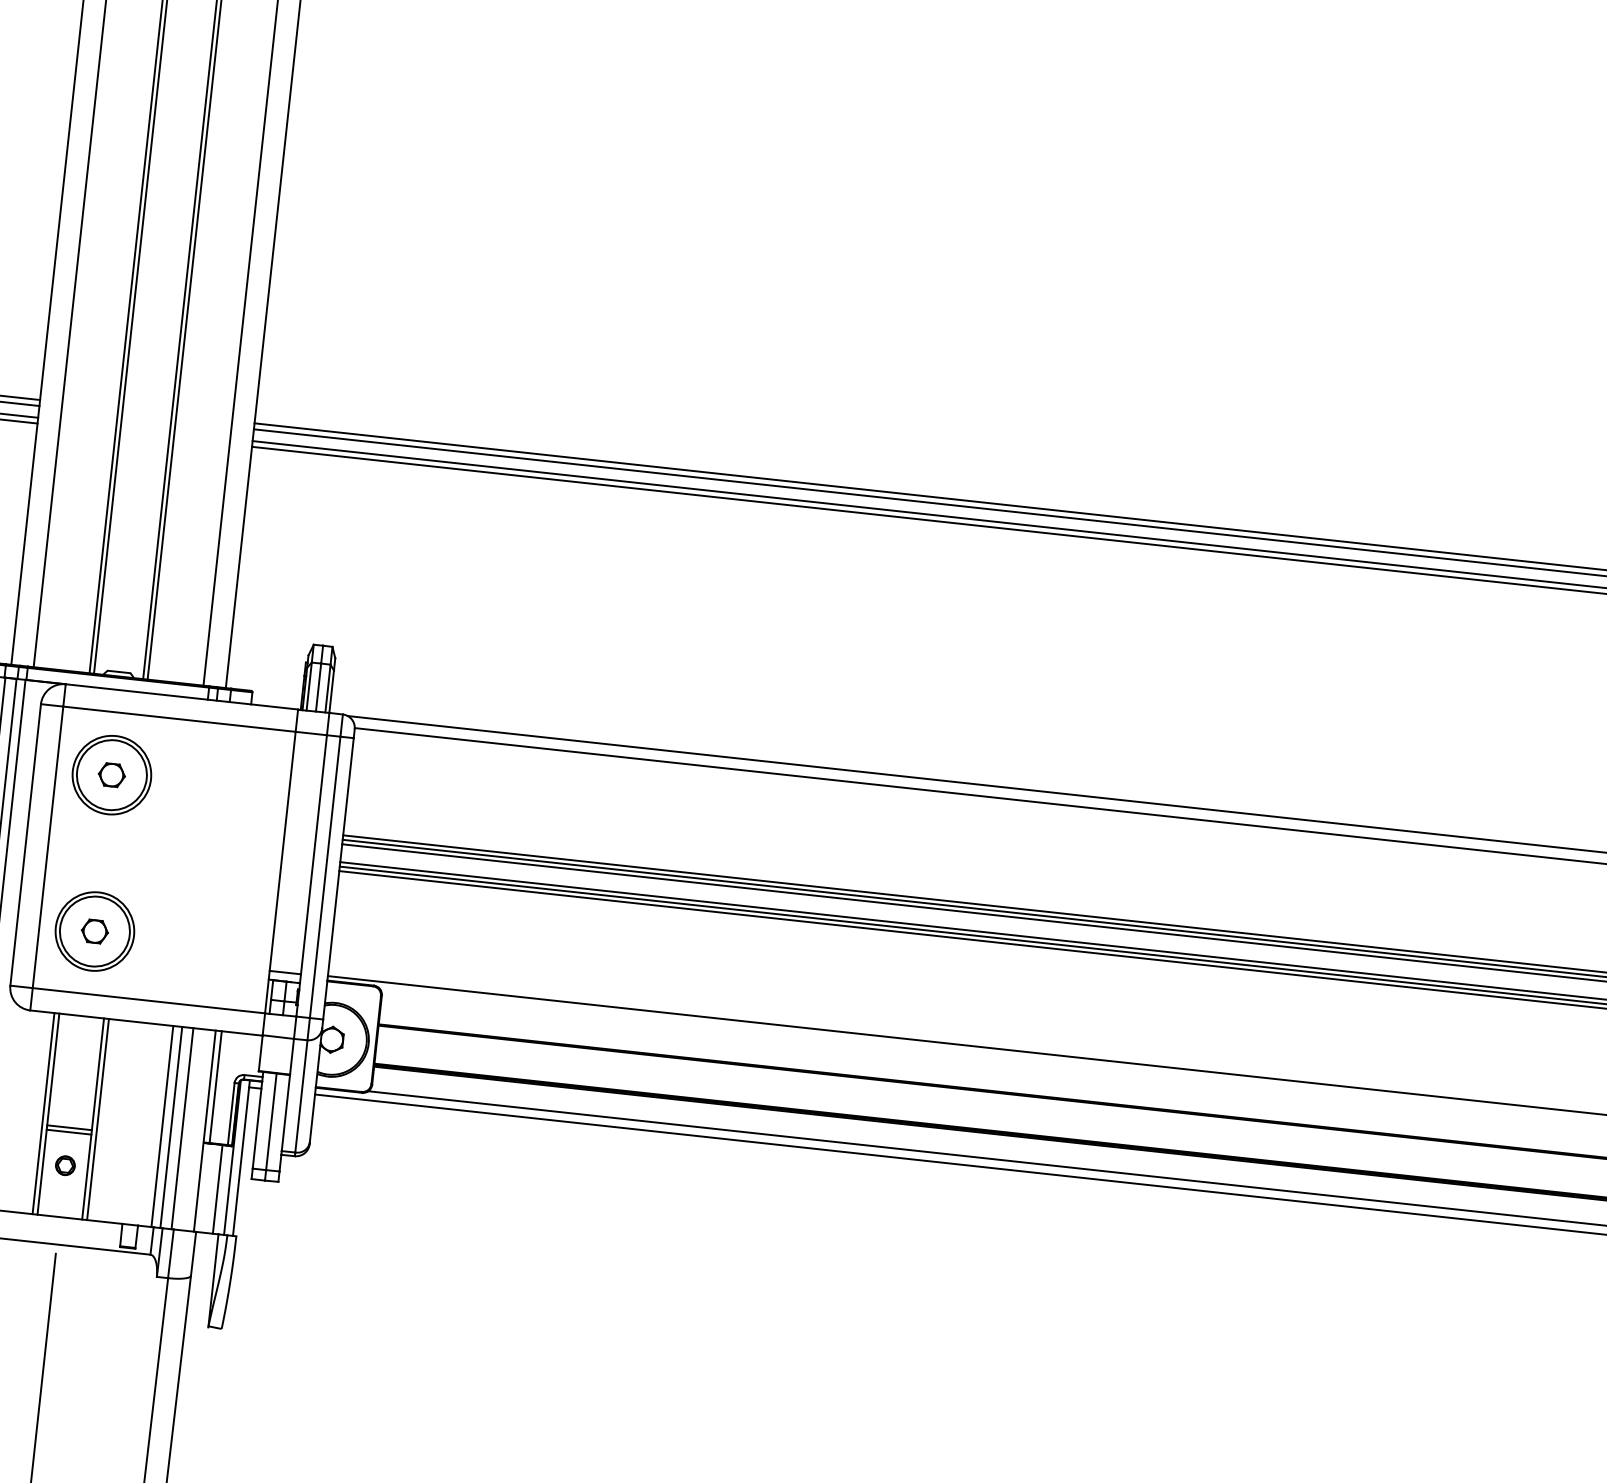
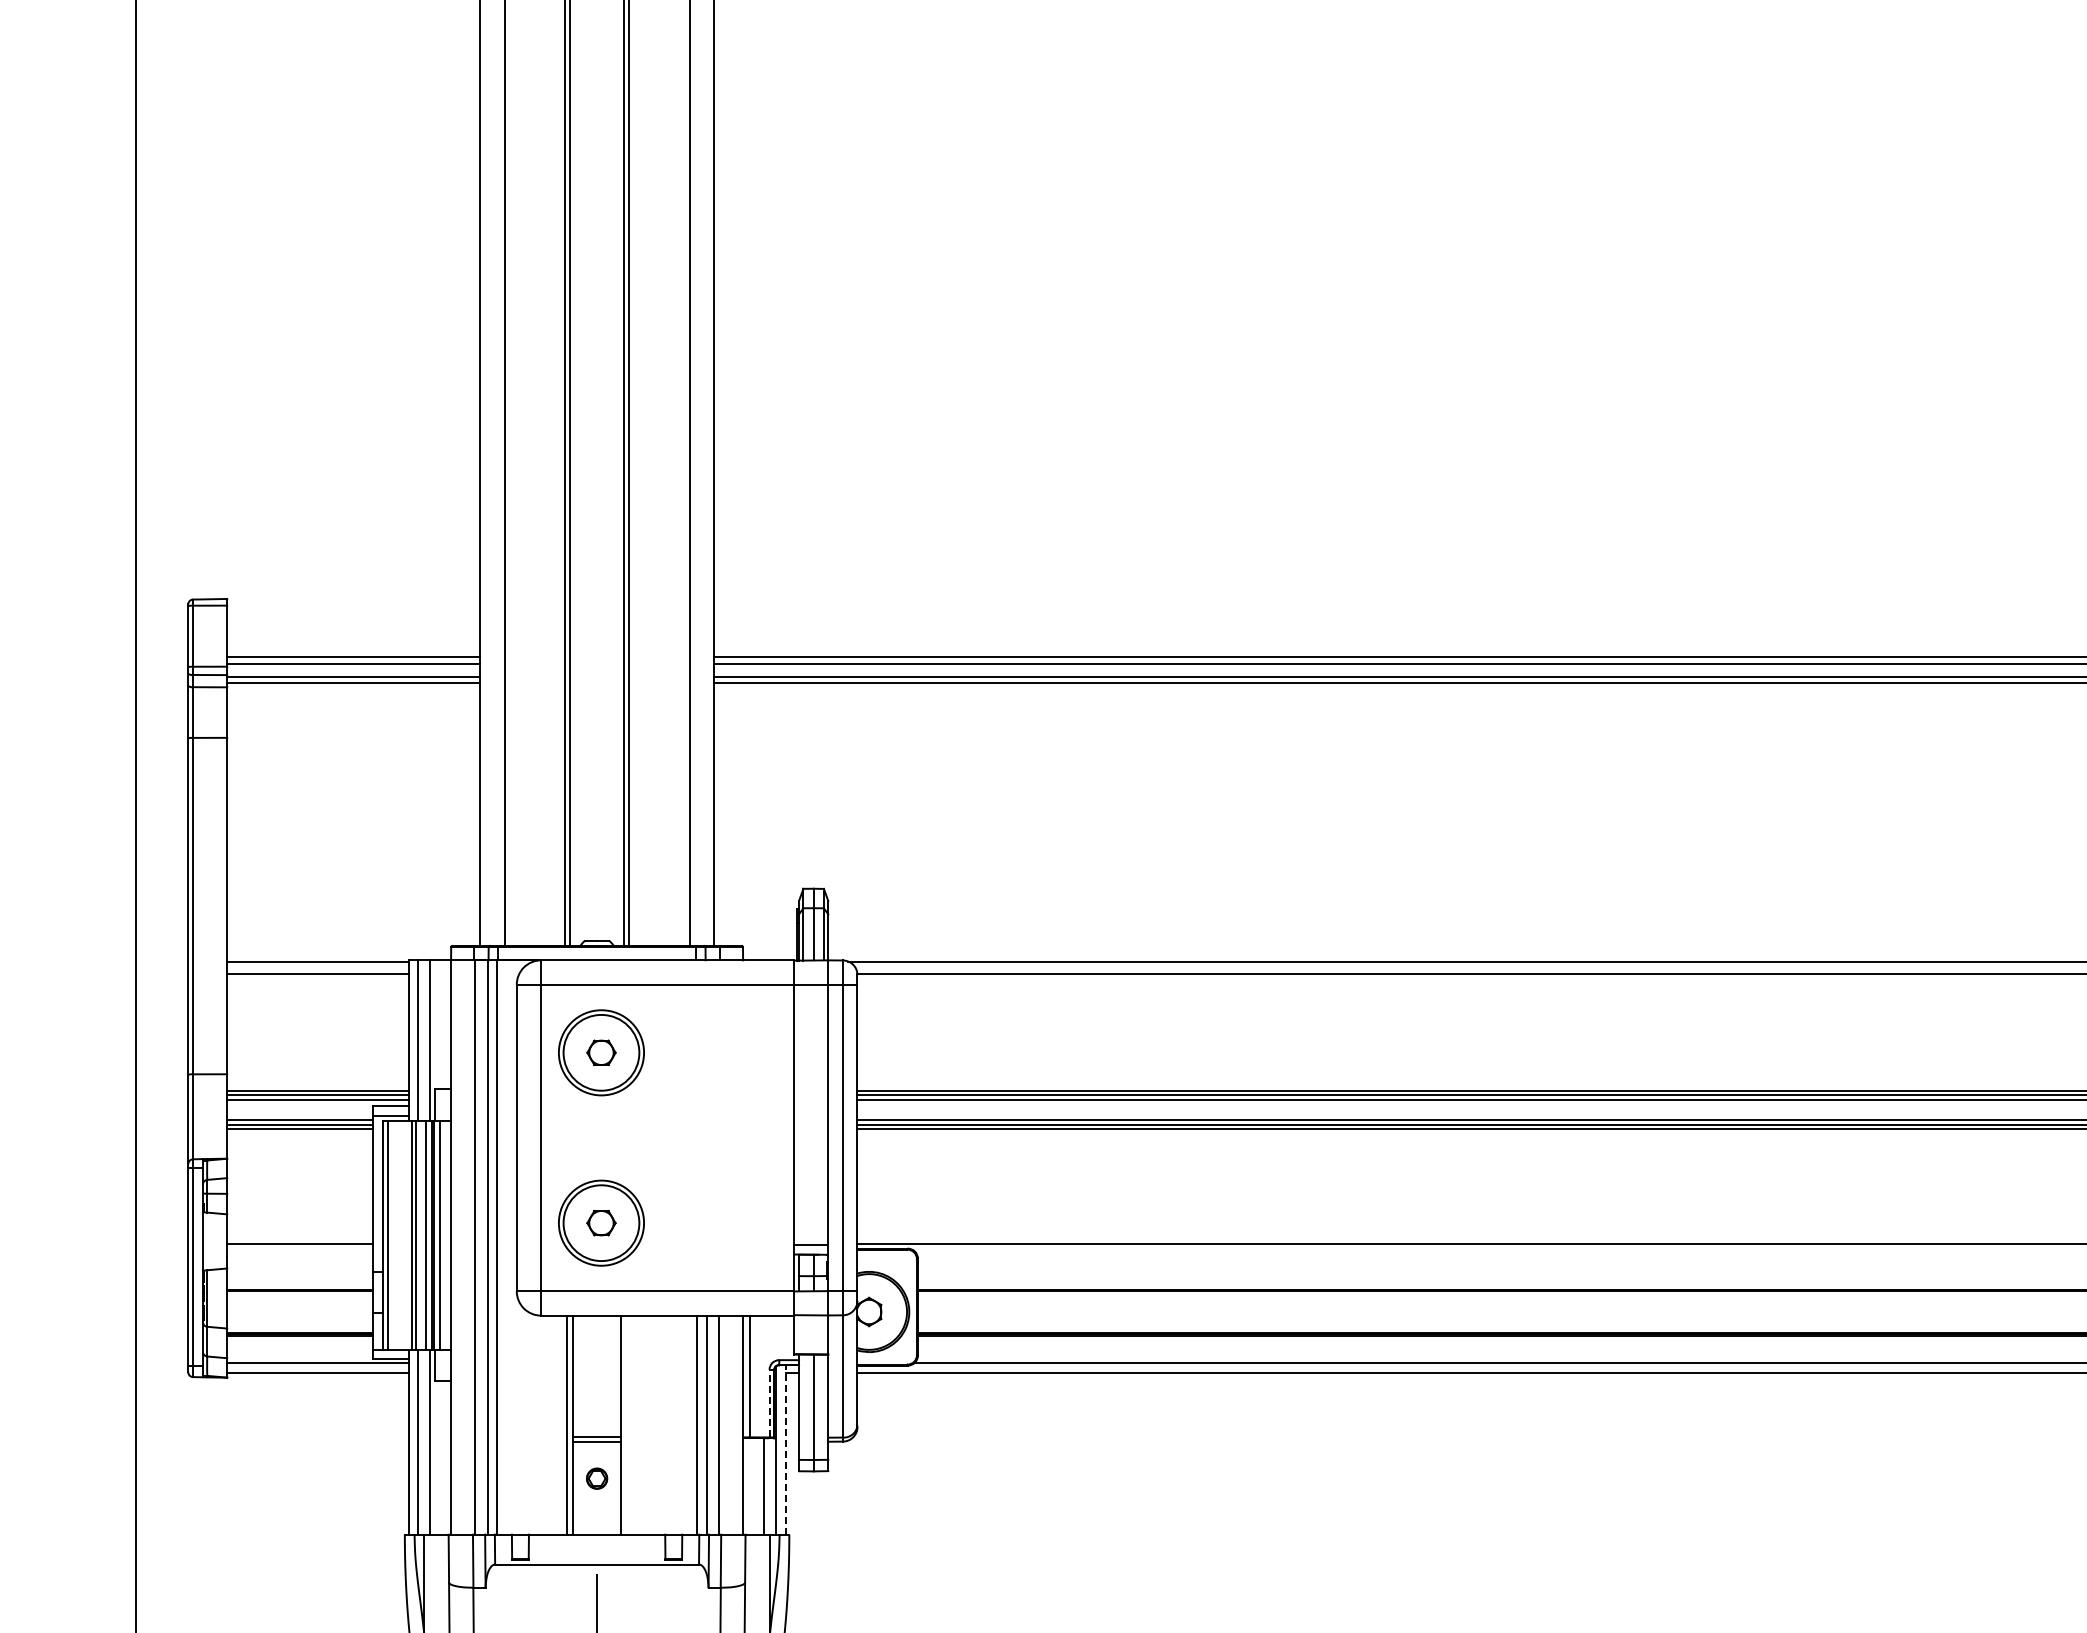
line: (231, 1113) -> (769, 1403), solid -> dashed
line: (97, 1118) -> (626, 1424), removed
line: (241, 1157) -> (785, 1449), solid -> dashed

